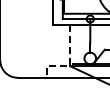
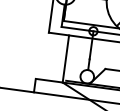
line: (70, 65) -> (63, 81), dashed -> solid

